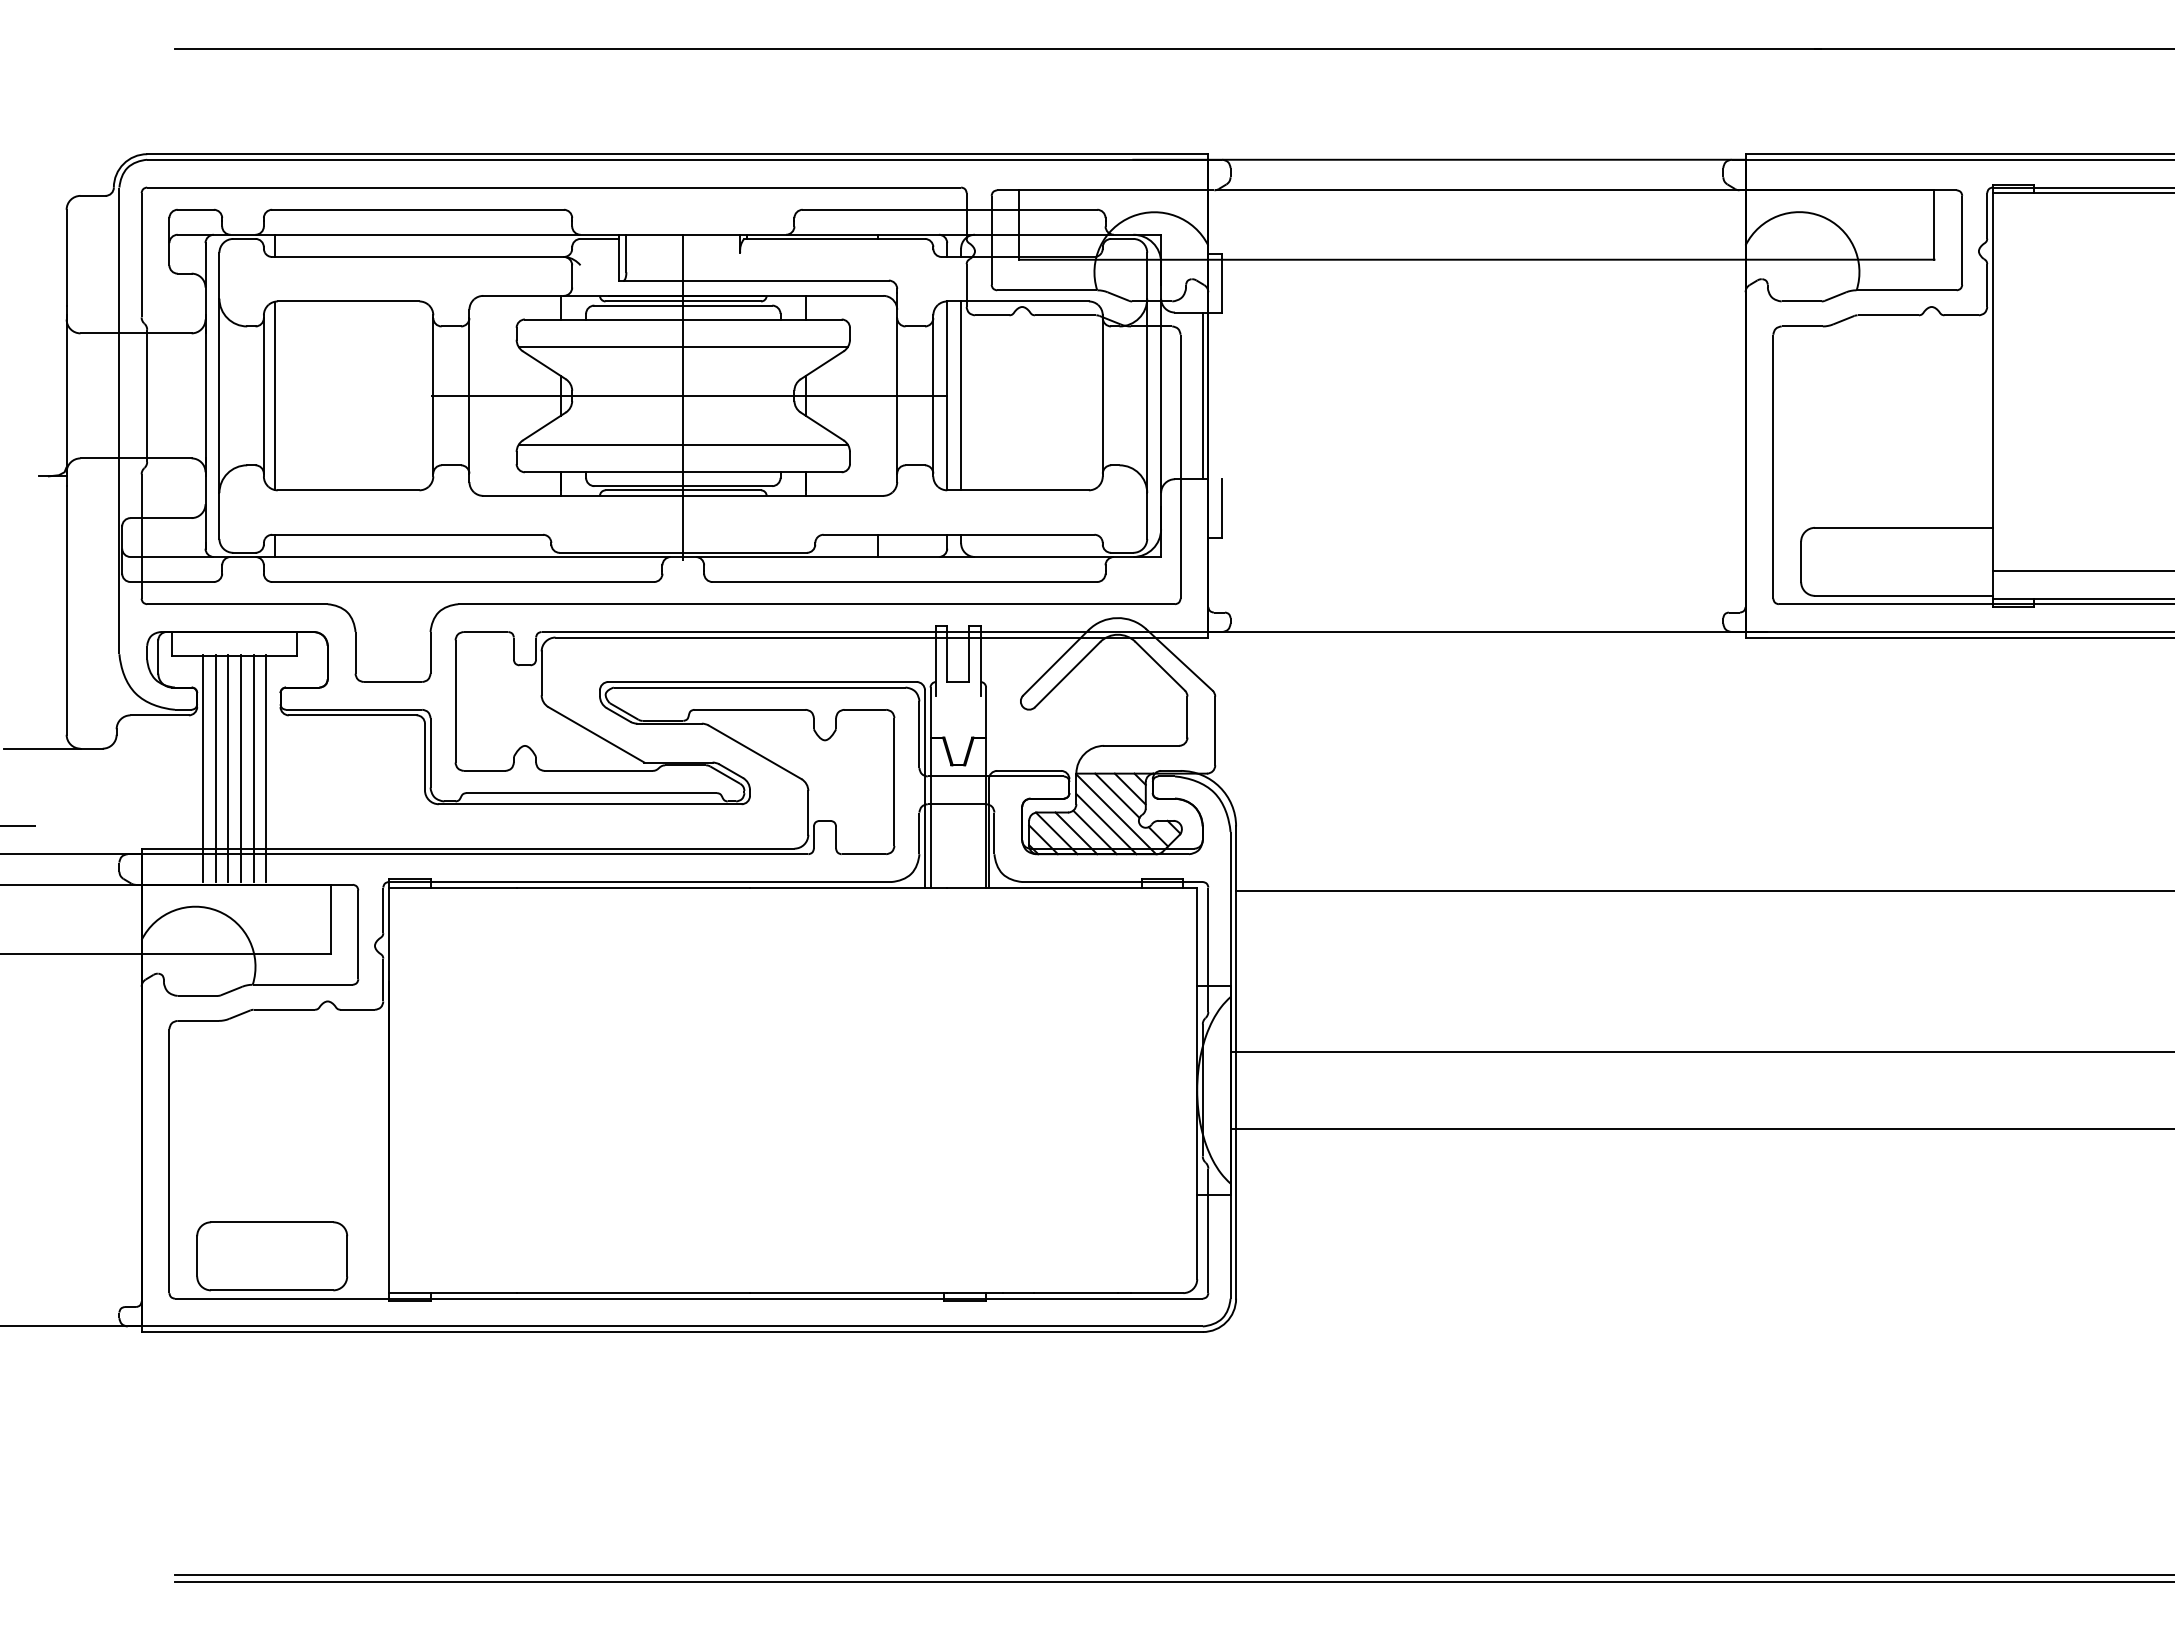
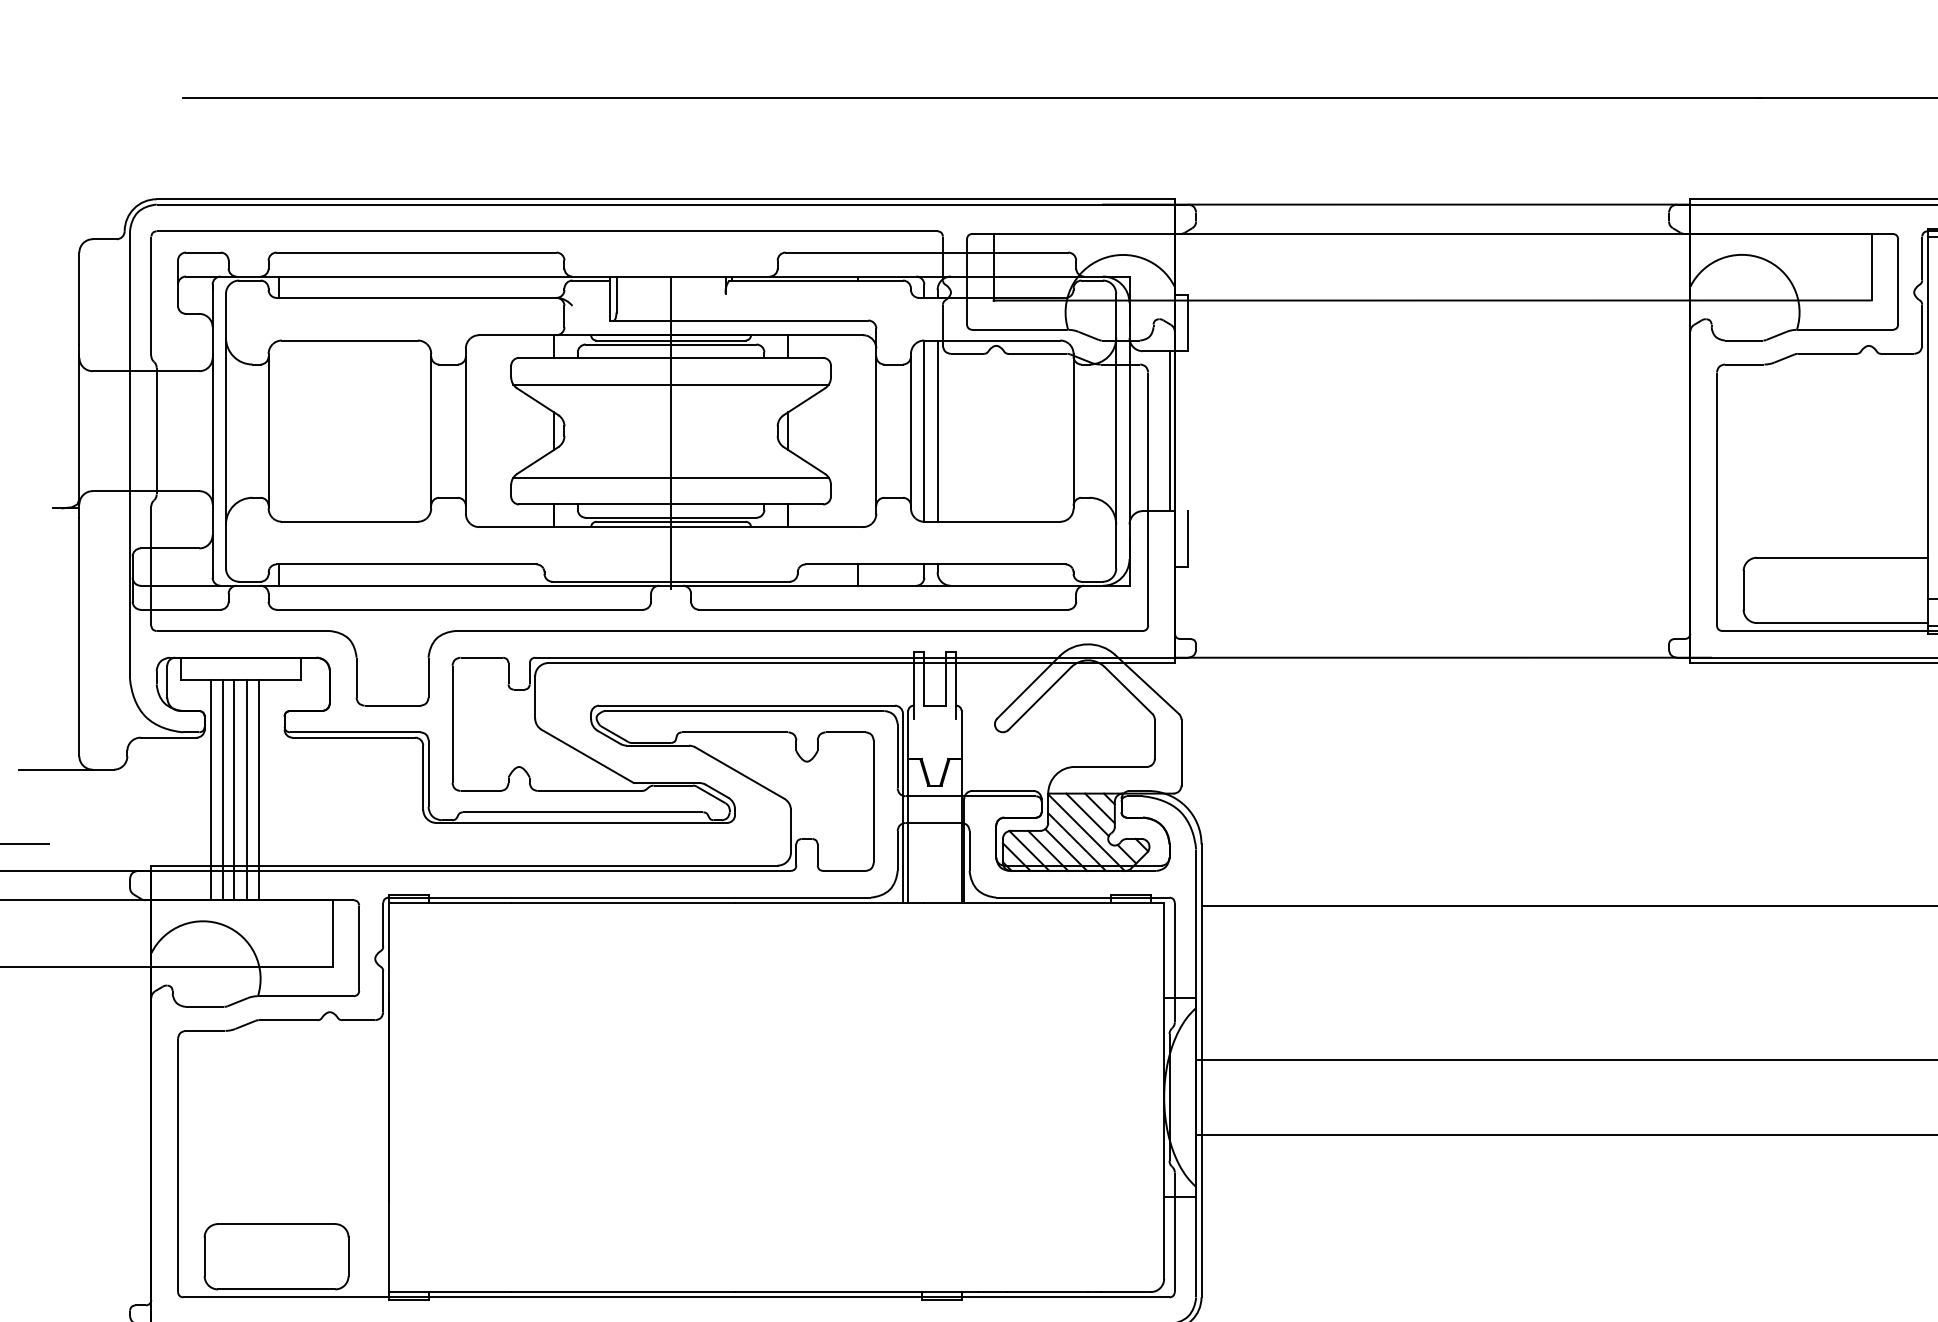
line: (274, 395) -> (278, 430), removed
line: (689, 395) -> (677, 430), removed
line: (265, 768) -> (270, 788), removed

